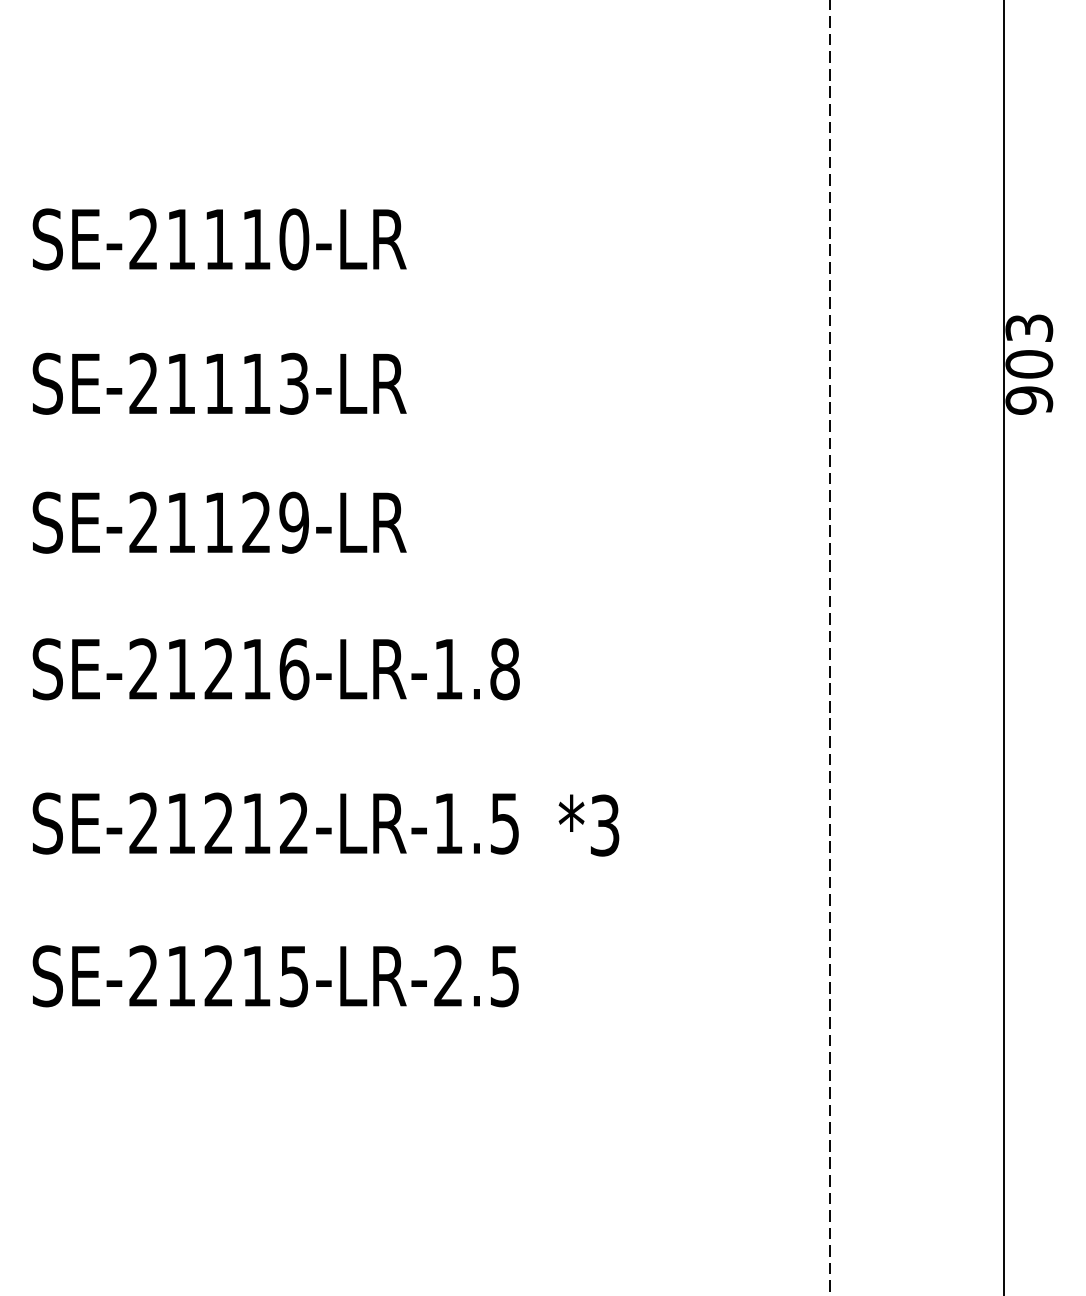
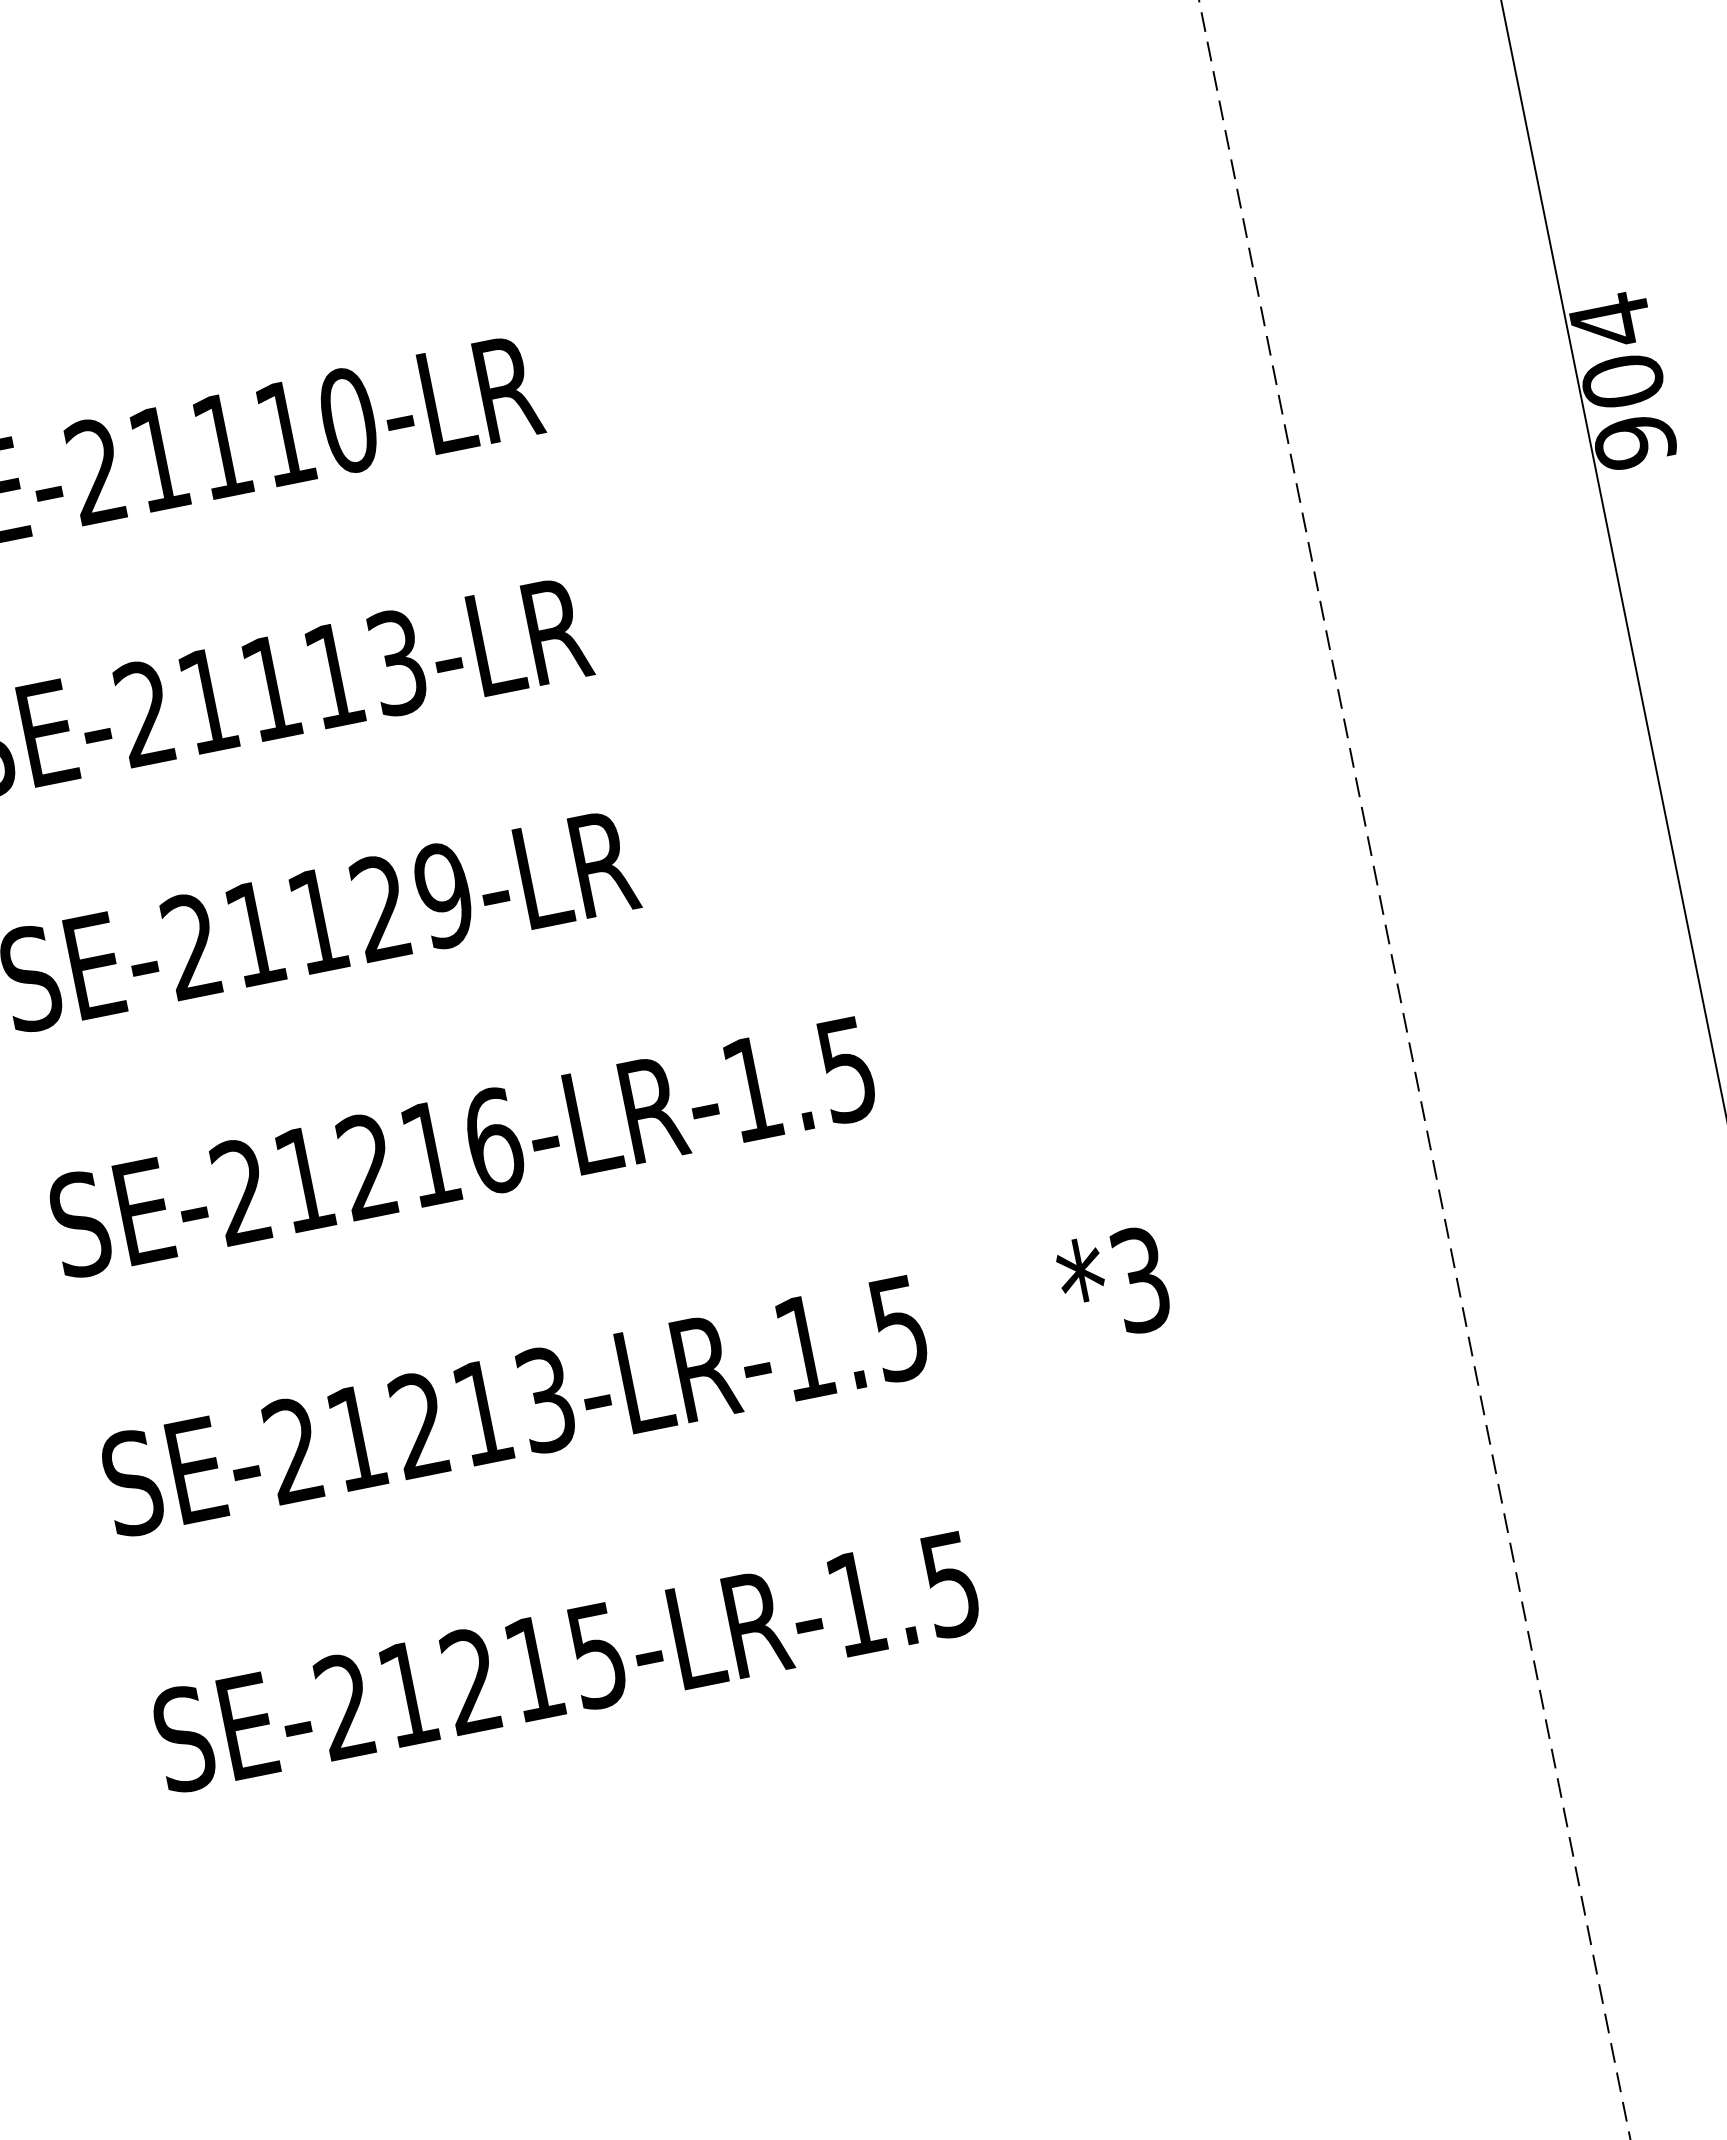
text: (1029, 328) -> (1611, 321), 903 -> 904
text: (504, 669) -> (846, 1070), SE-21216-LR-1.8 -> SE-21216-LR-1.5
text: (294, 823) -> (546, 1399), SE-21212-LR-1.5 -> SE-21213-LR-1.5
text: (588, 825) -> (1112, 1285), moved
text: (448, 975) -> (855, 1602), SE-21215-LR-2.5 -> SE-21215-LR-1.5

